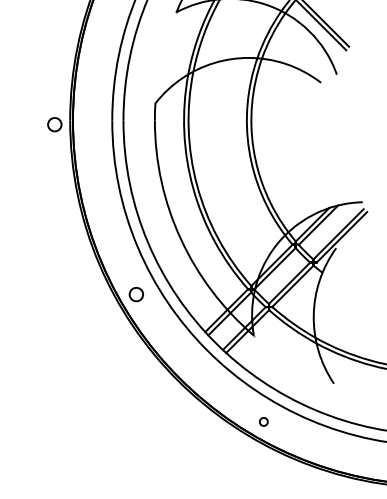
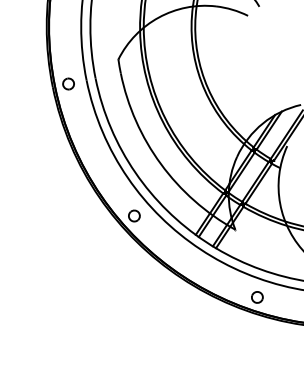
part: (54, 124) -> (68, 83), moved
part: (263, 421) -> (257, 297), size x1.67

